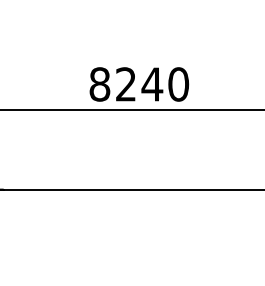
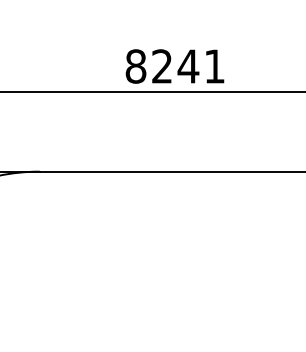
text: (178, 84) -> (214, 66), 8240 -> 8241

